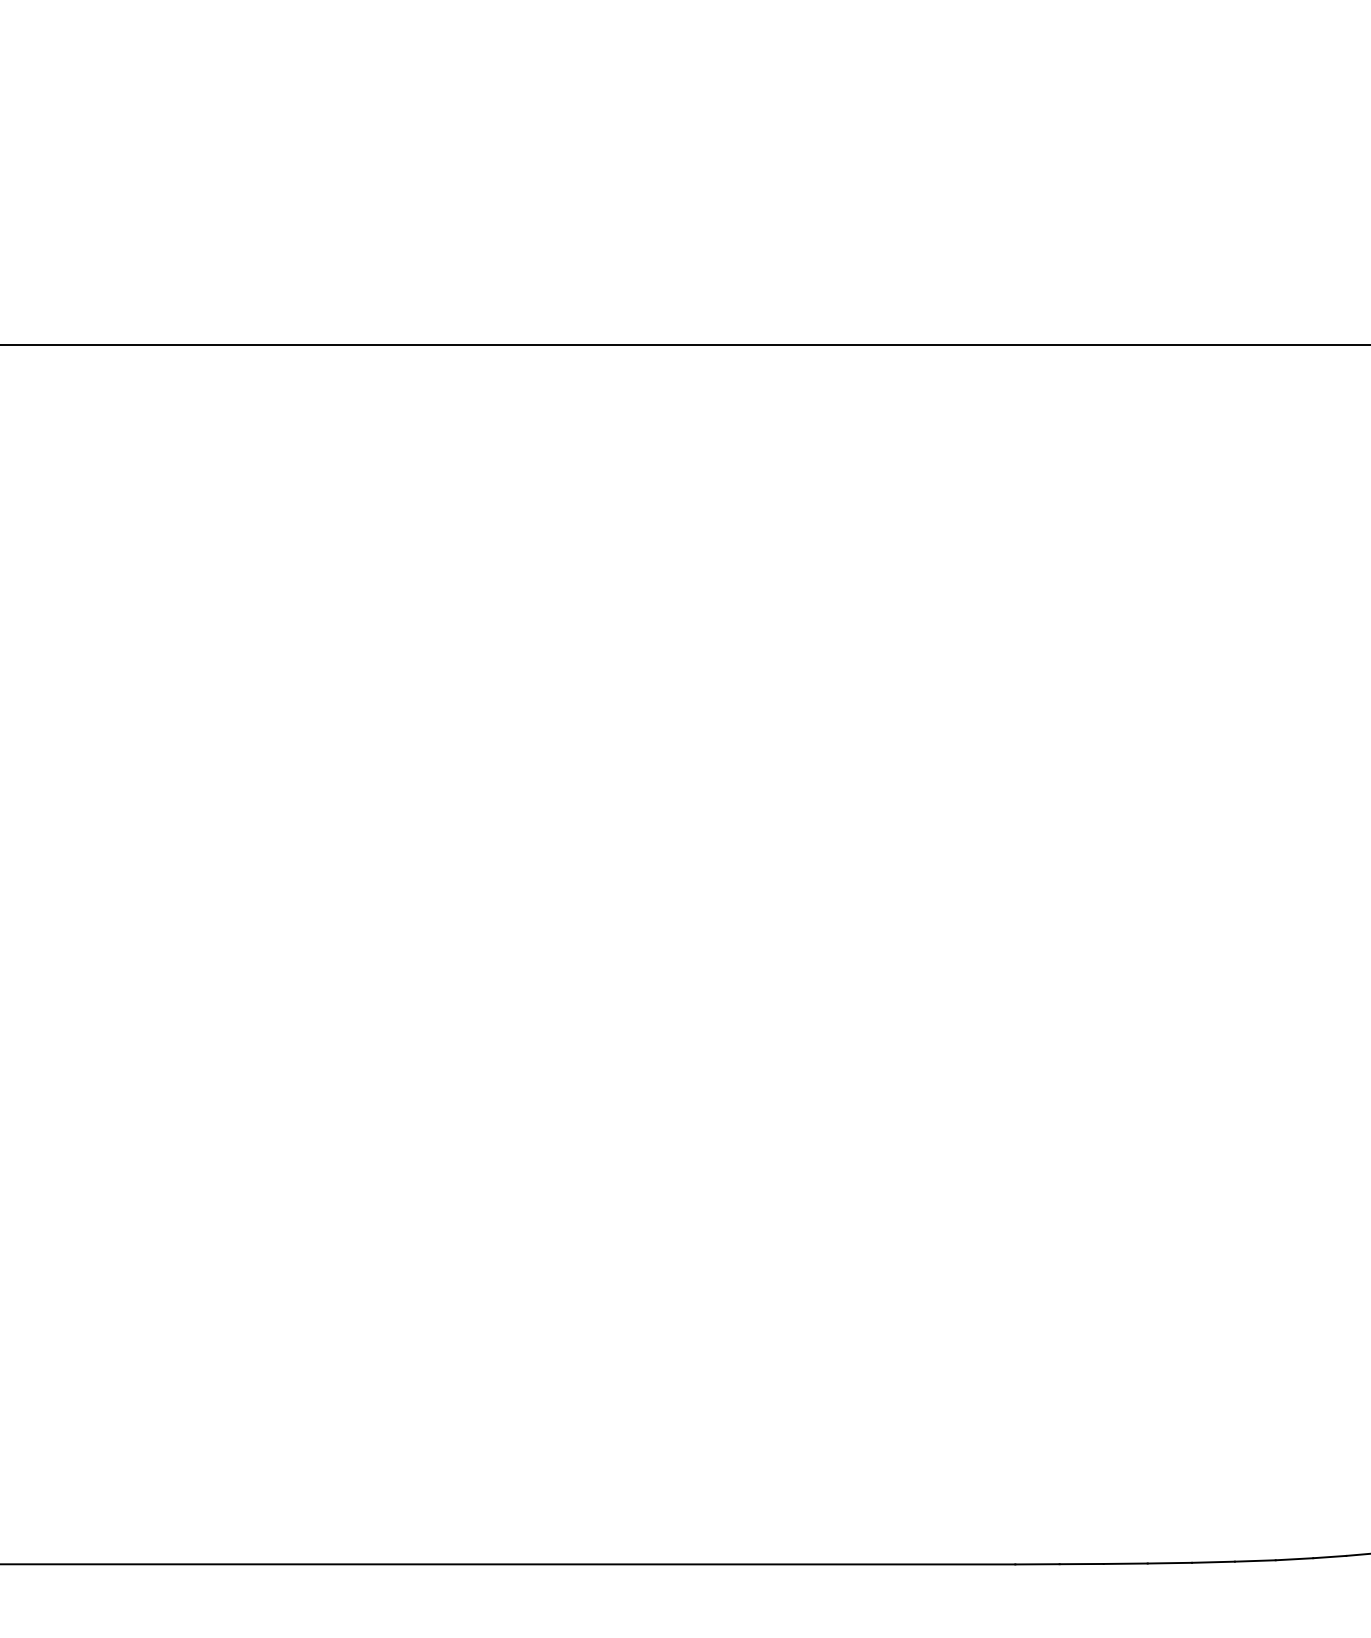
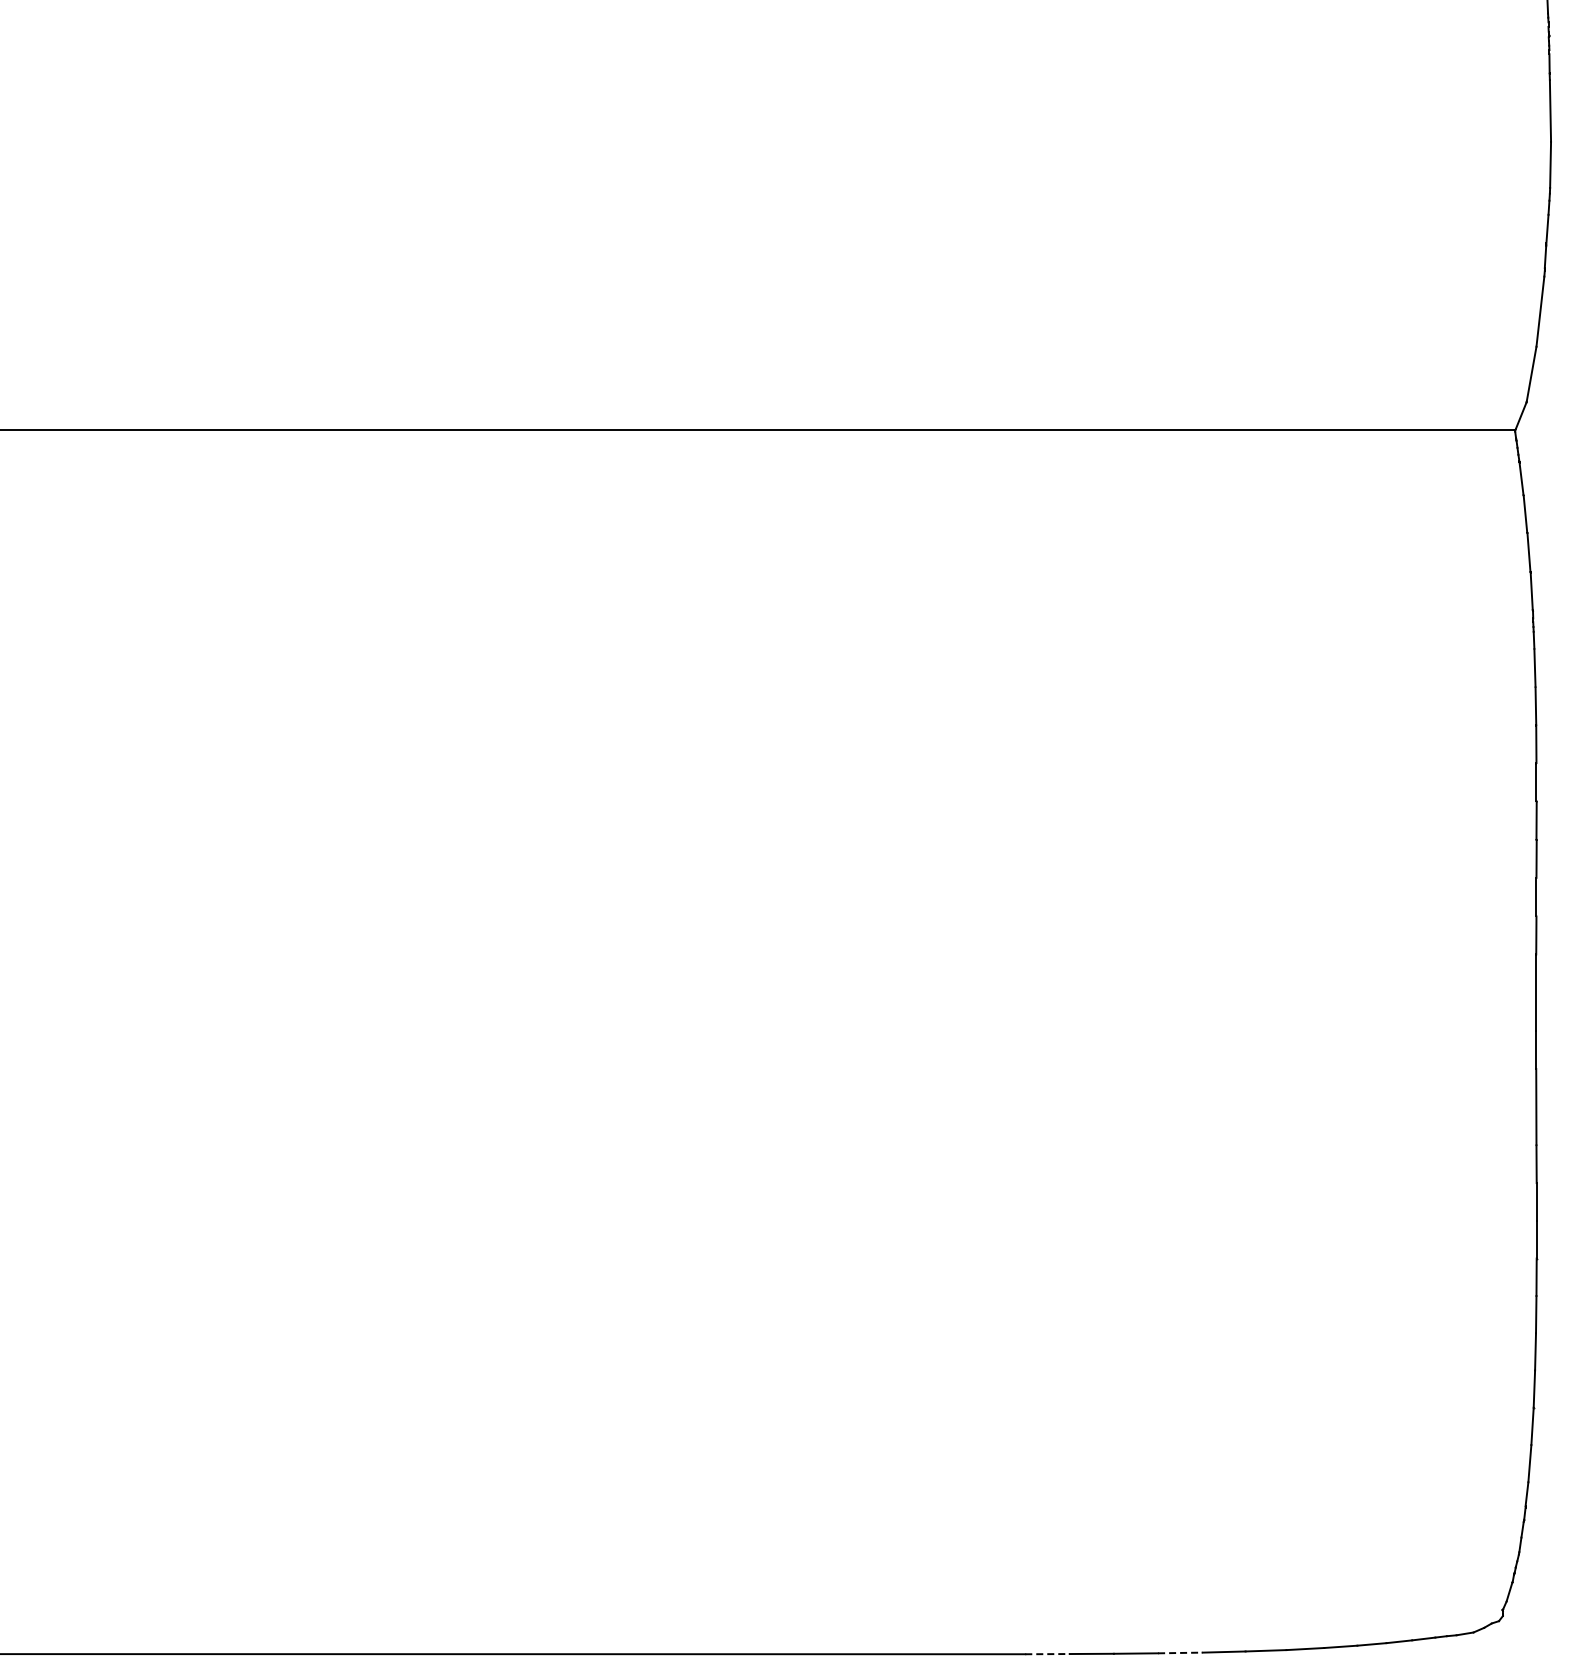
line: (1170, 1562) -> (1180, 1652), solid -> dashed
line: (1037, 1564) -> (1047, 1654), solid -> dashed

